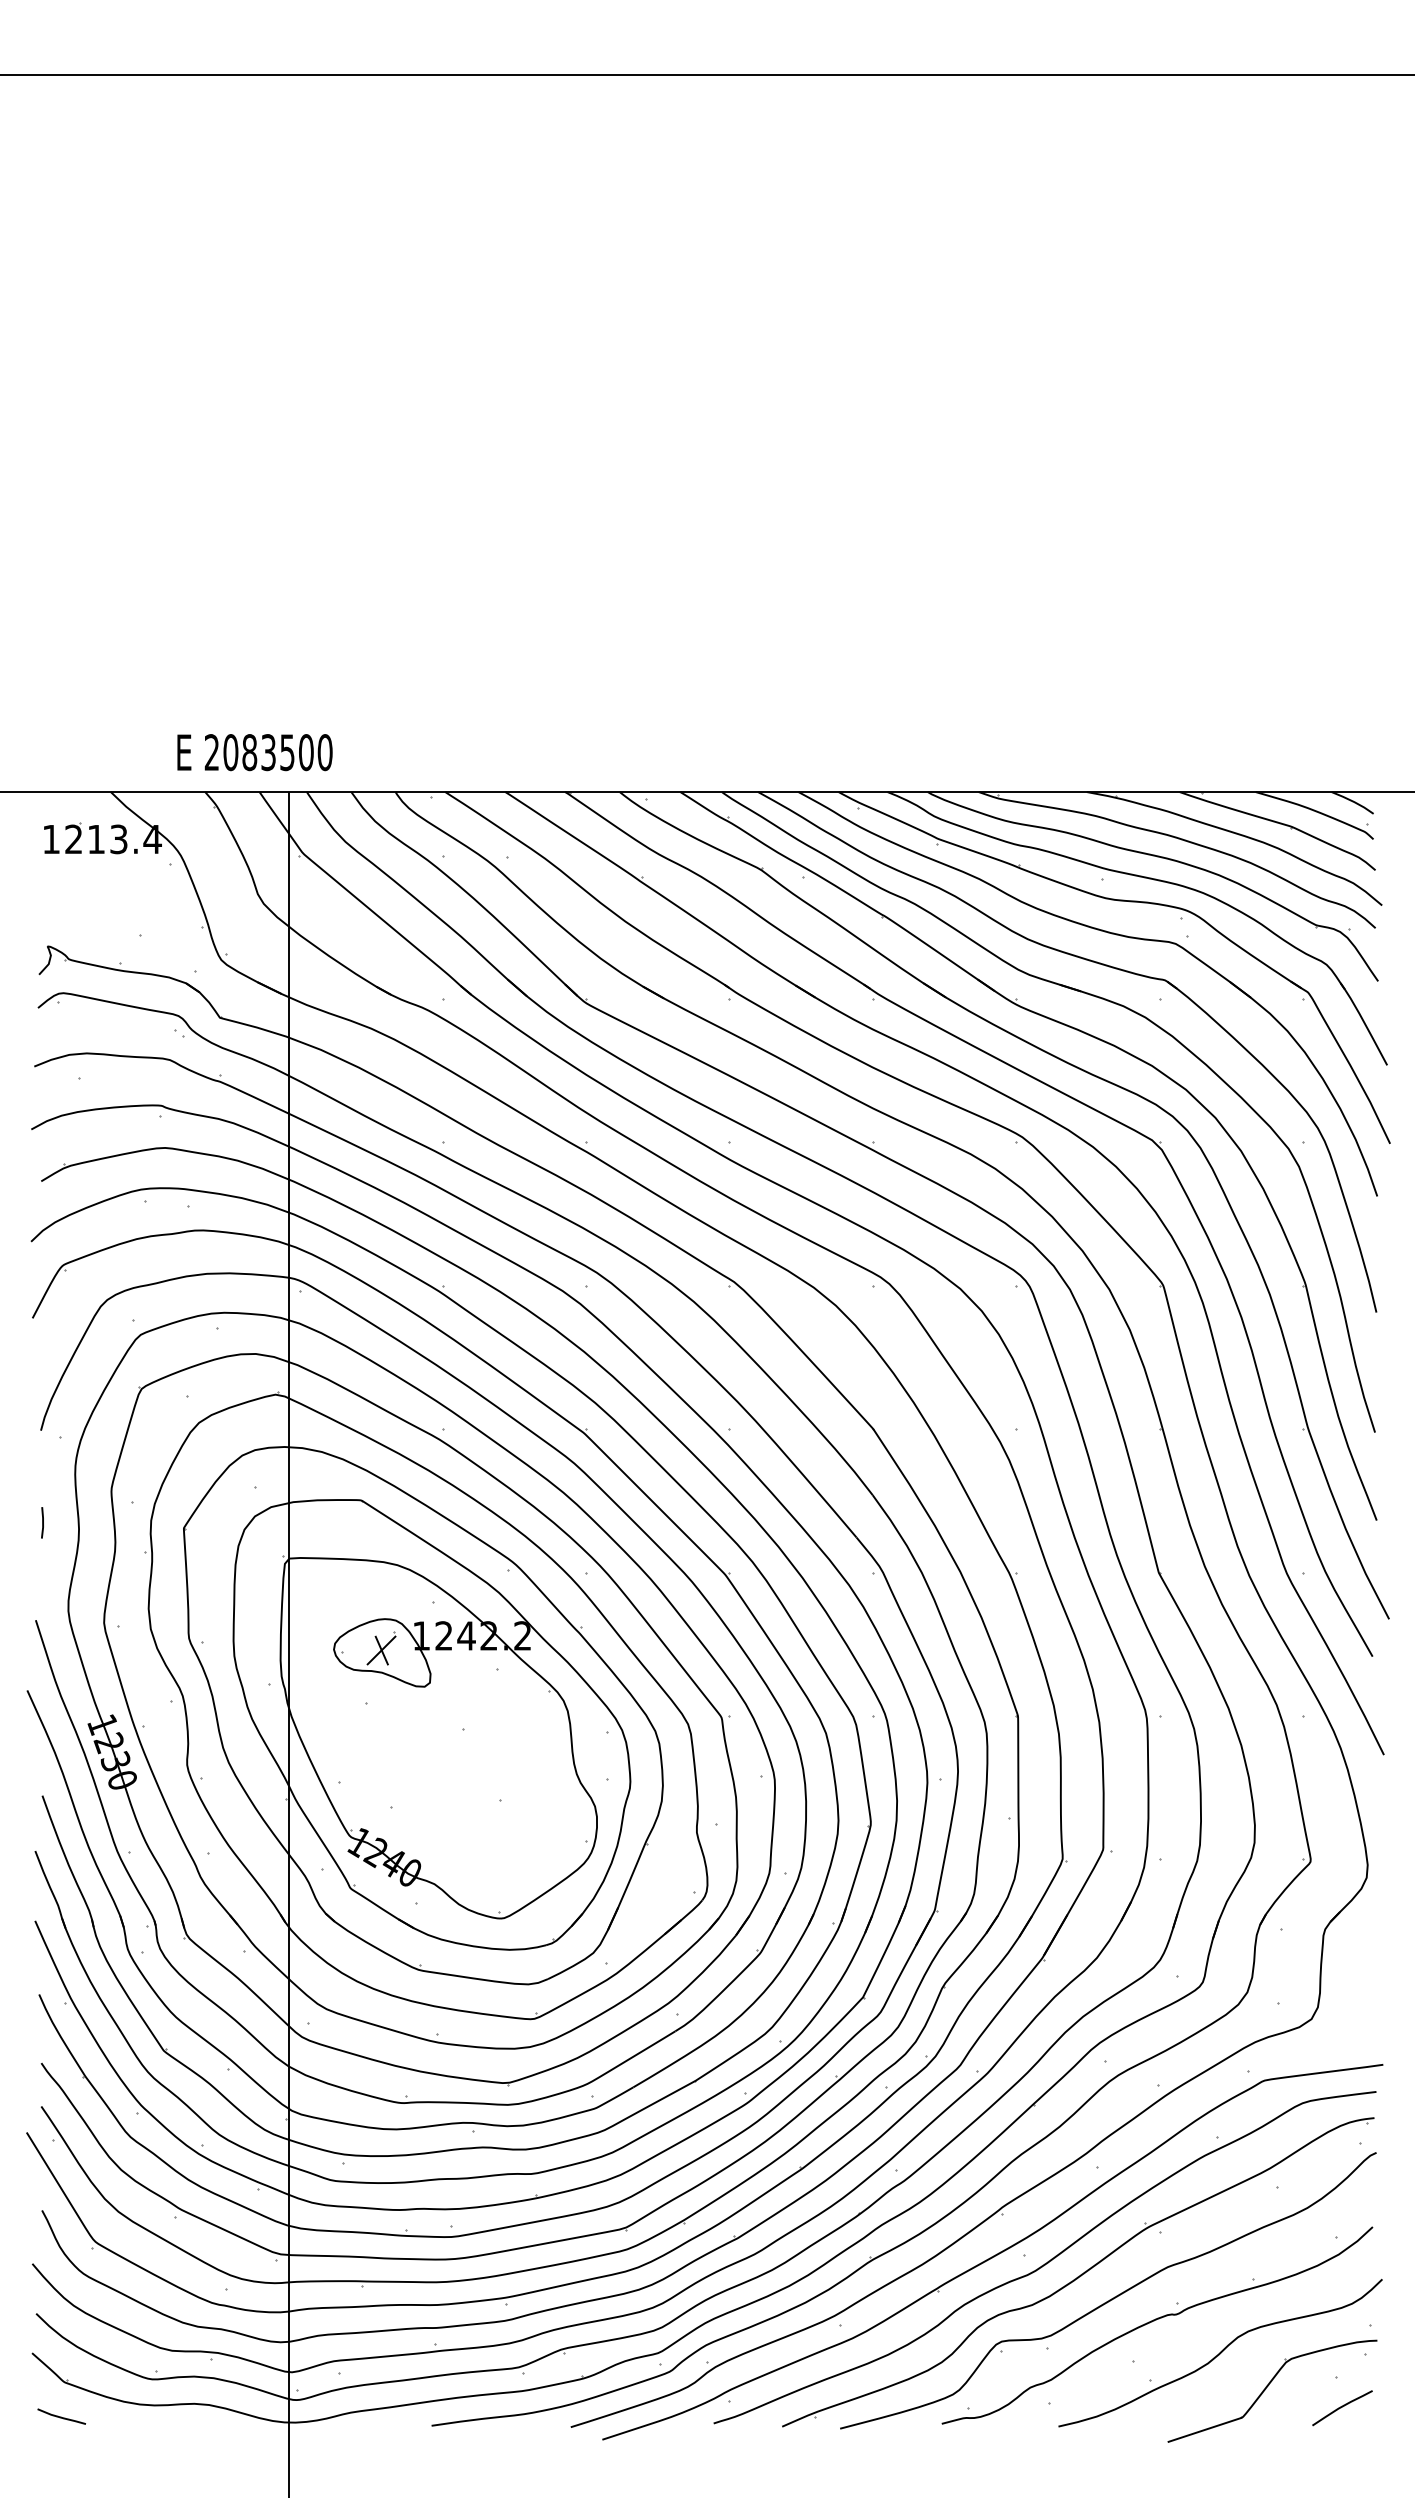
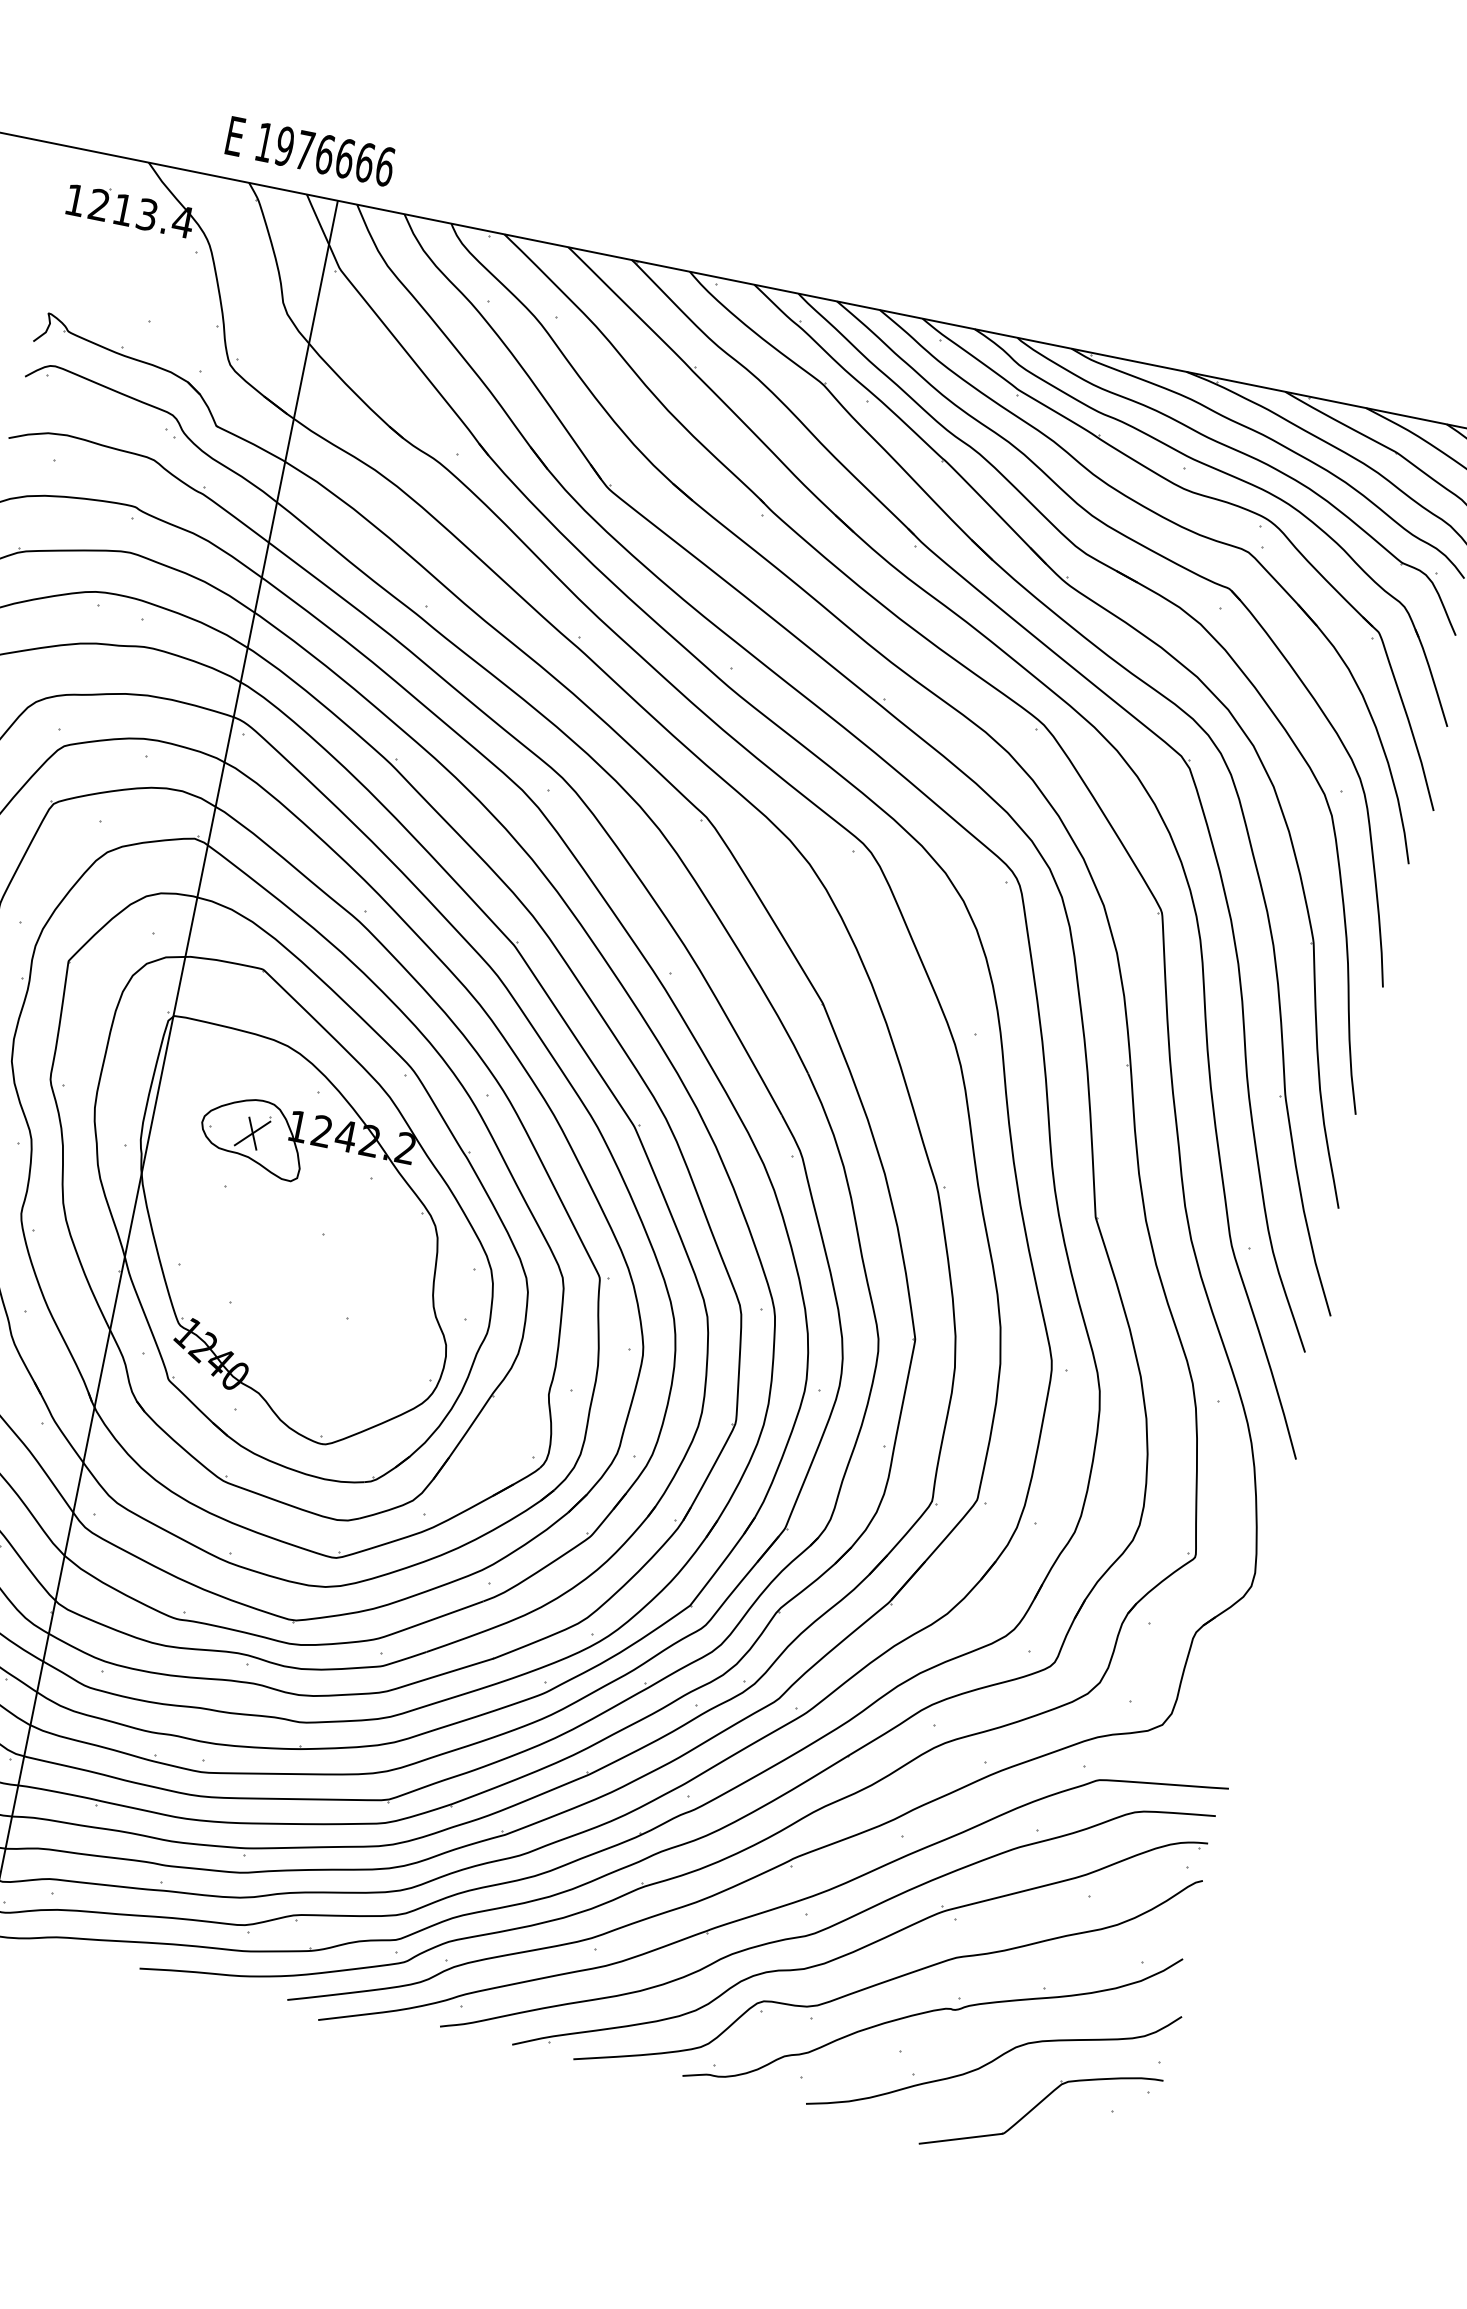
text: (268, 752) -> (324, 154), 2083500 -> 1976666
curve: (1342, 2407) -> (1112, 2144), removed

